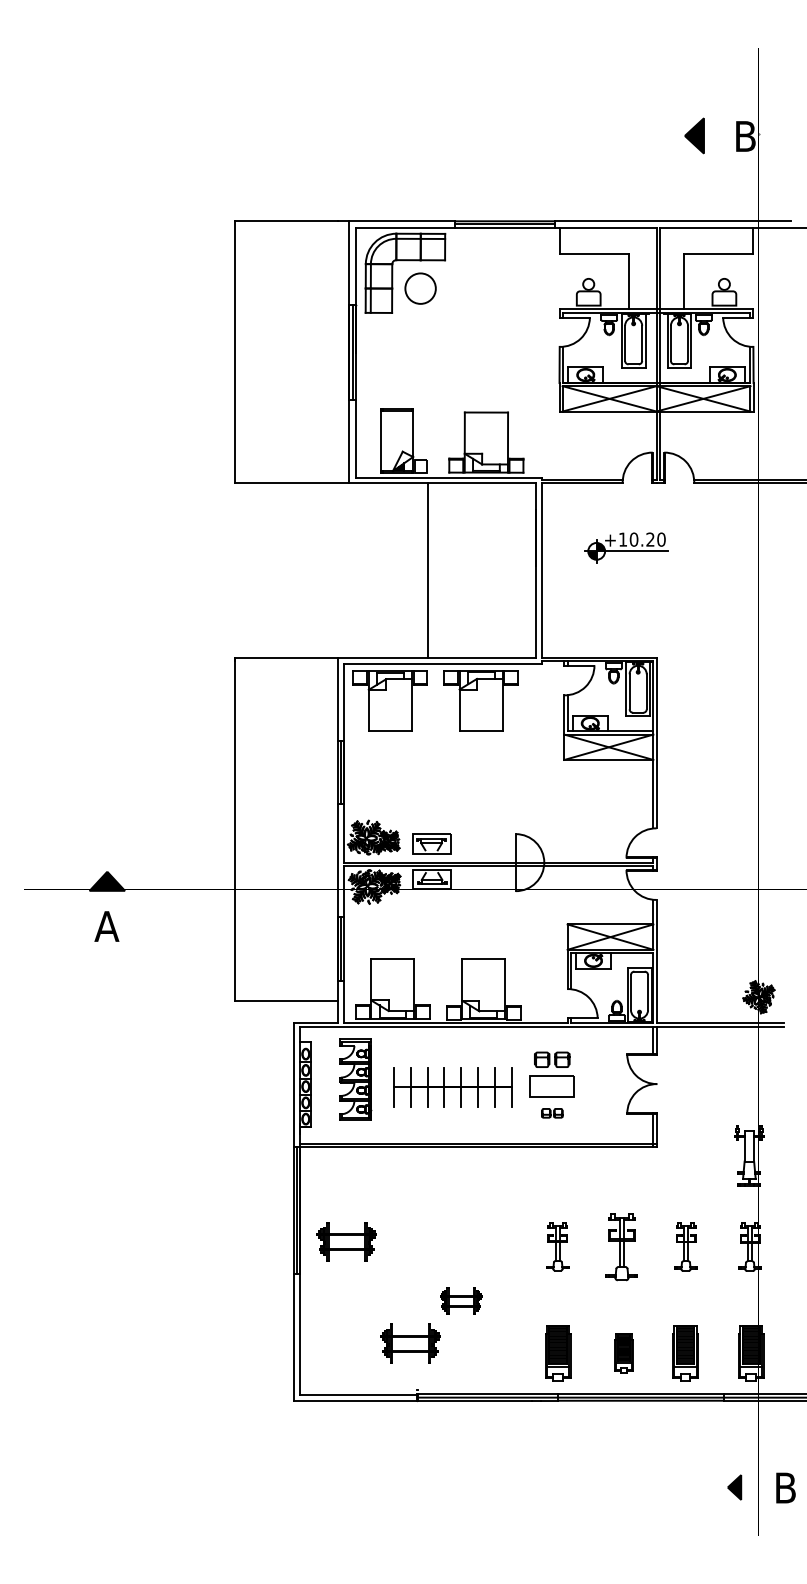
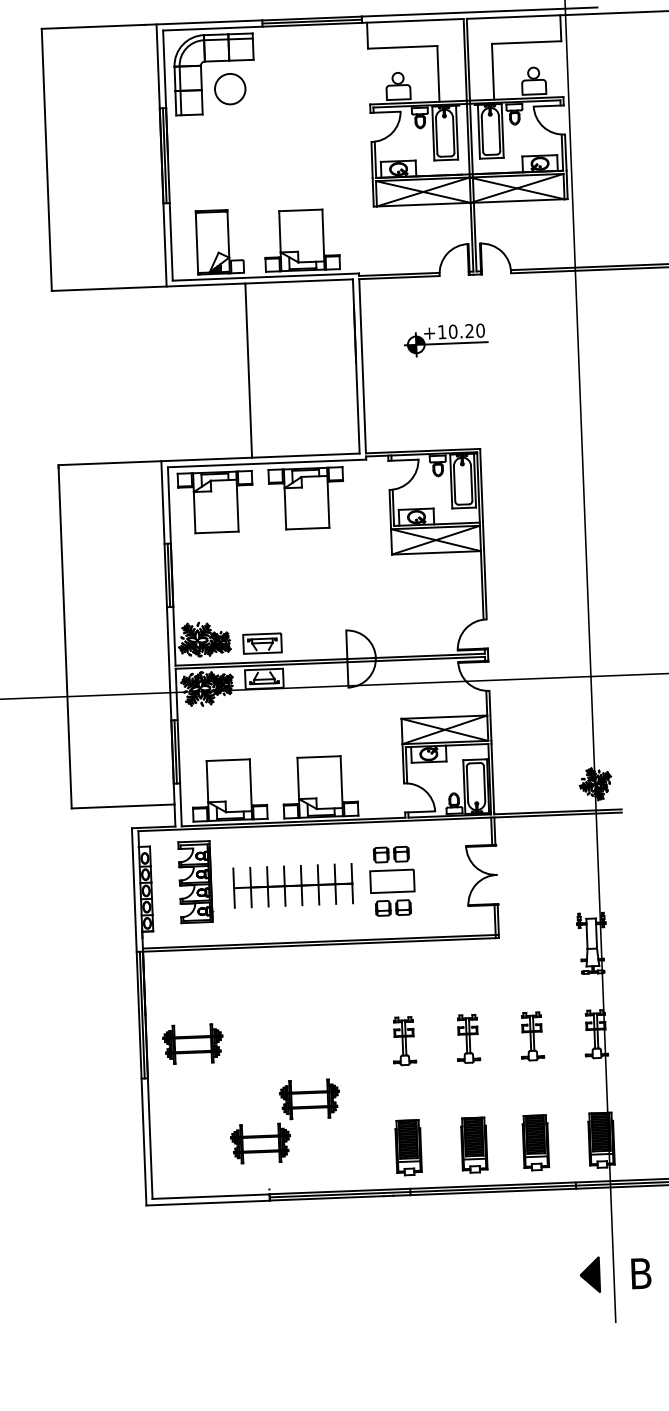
part: (552, 1113) -> (393, 908), size x1.67
part: (621, 1246) -> (467, 1038), size x0.71
part: (461, 1300) -> (309, 1098), size x1.43
part: (623, 1353) -> (473, 1145), size x1.43
part: (734, 1487) -> (589, 1275), size x1.43

